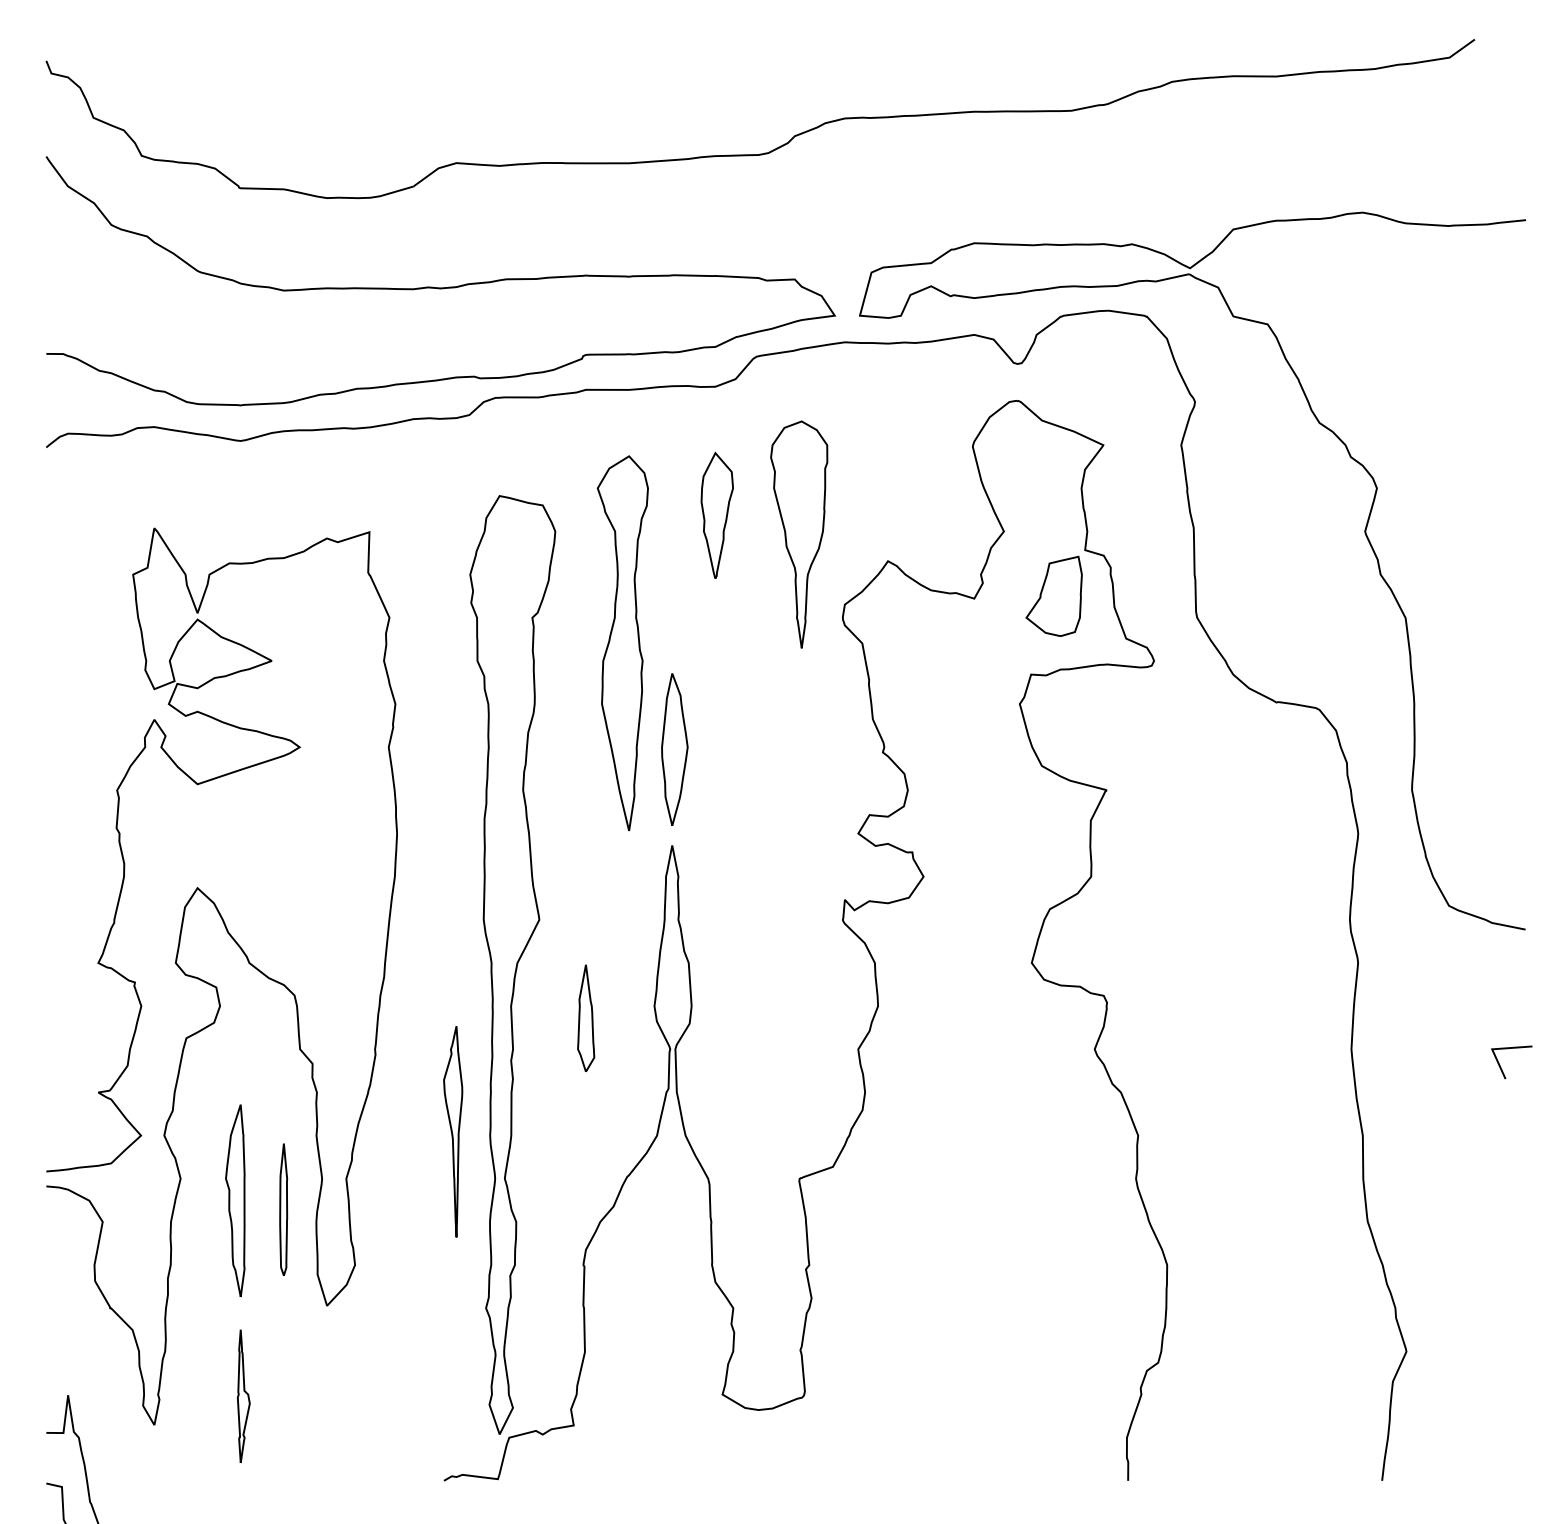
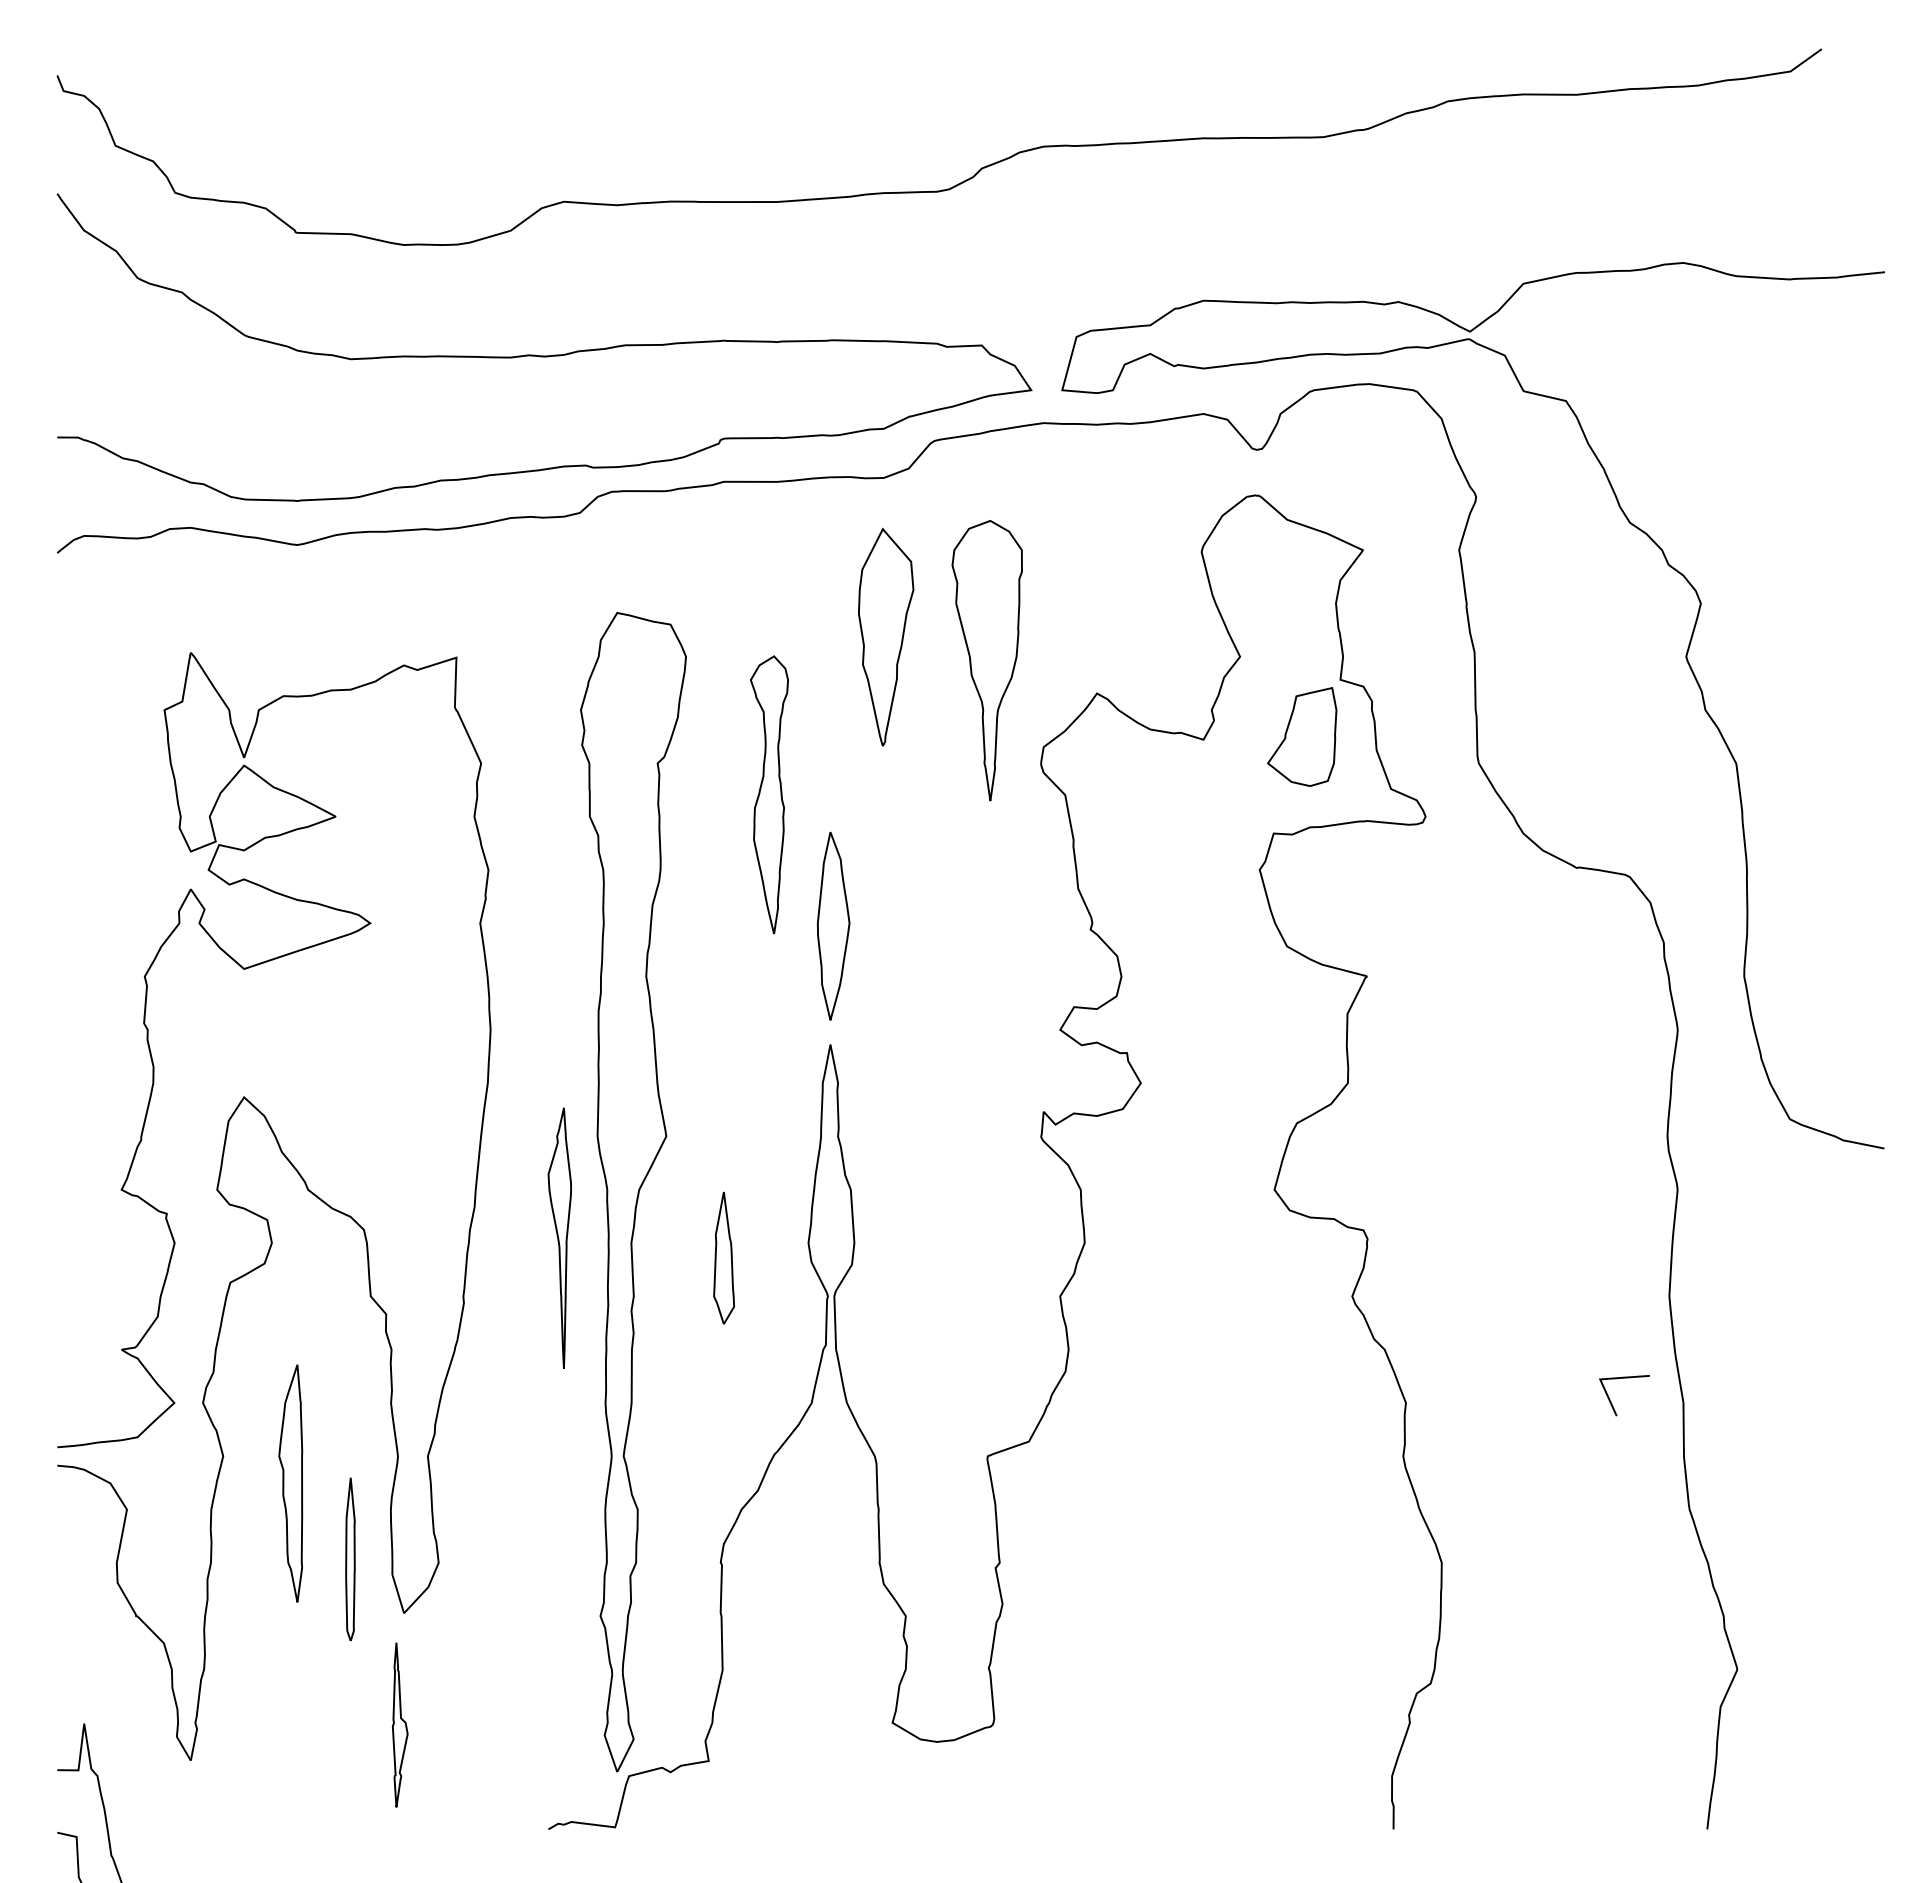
part: (716, 515) -> (885, 636), size x1.4
part: (622, 642) -> (769, 794), size x0.6
line: (1501, 1067) -> (1611, 1401), moved
part: (452, 1131) -> (559, 1237), moved
part: (283, 1209) -> (350, 1559), moved
part: (244, 1395) -> (400, 1724), moved

